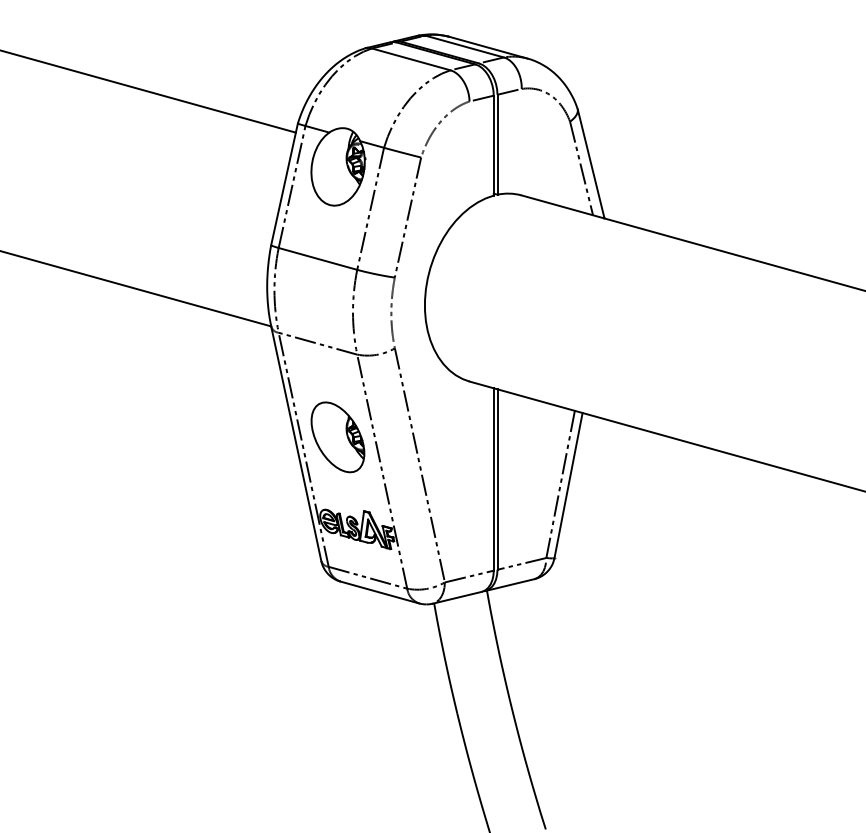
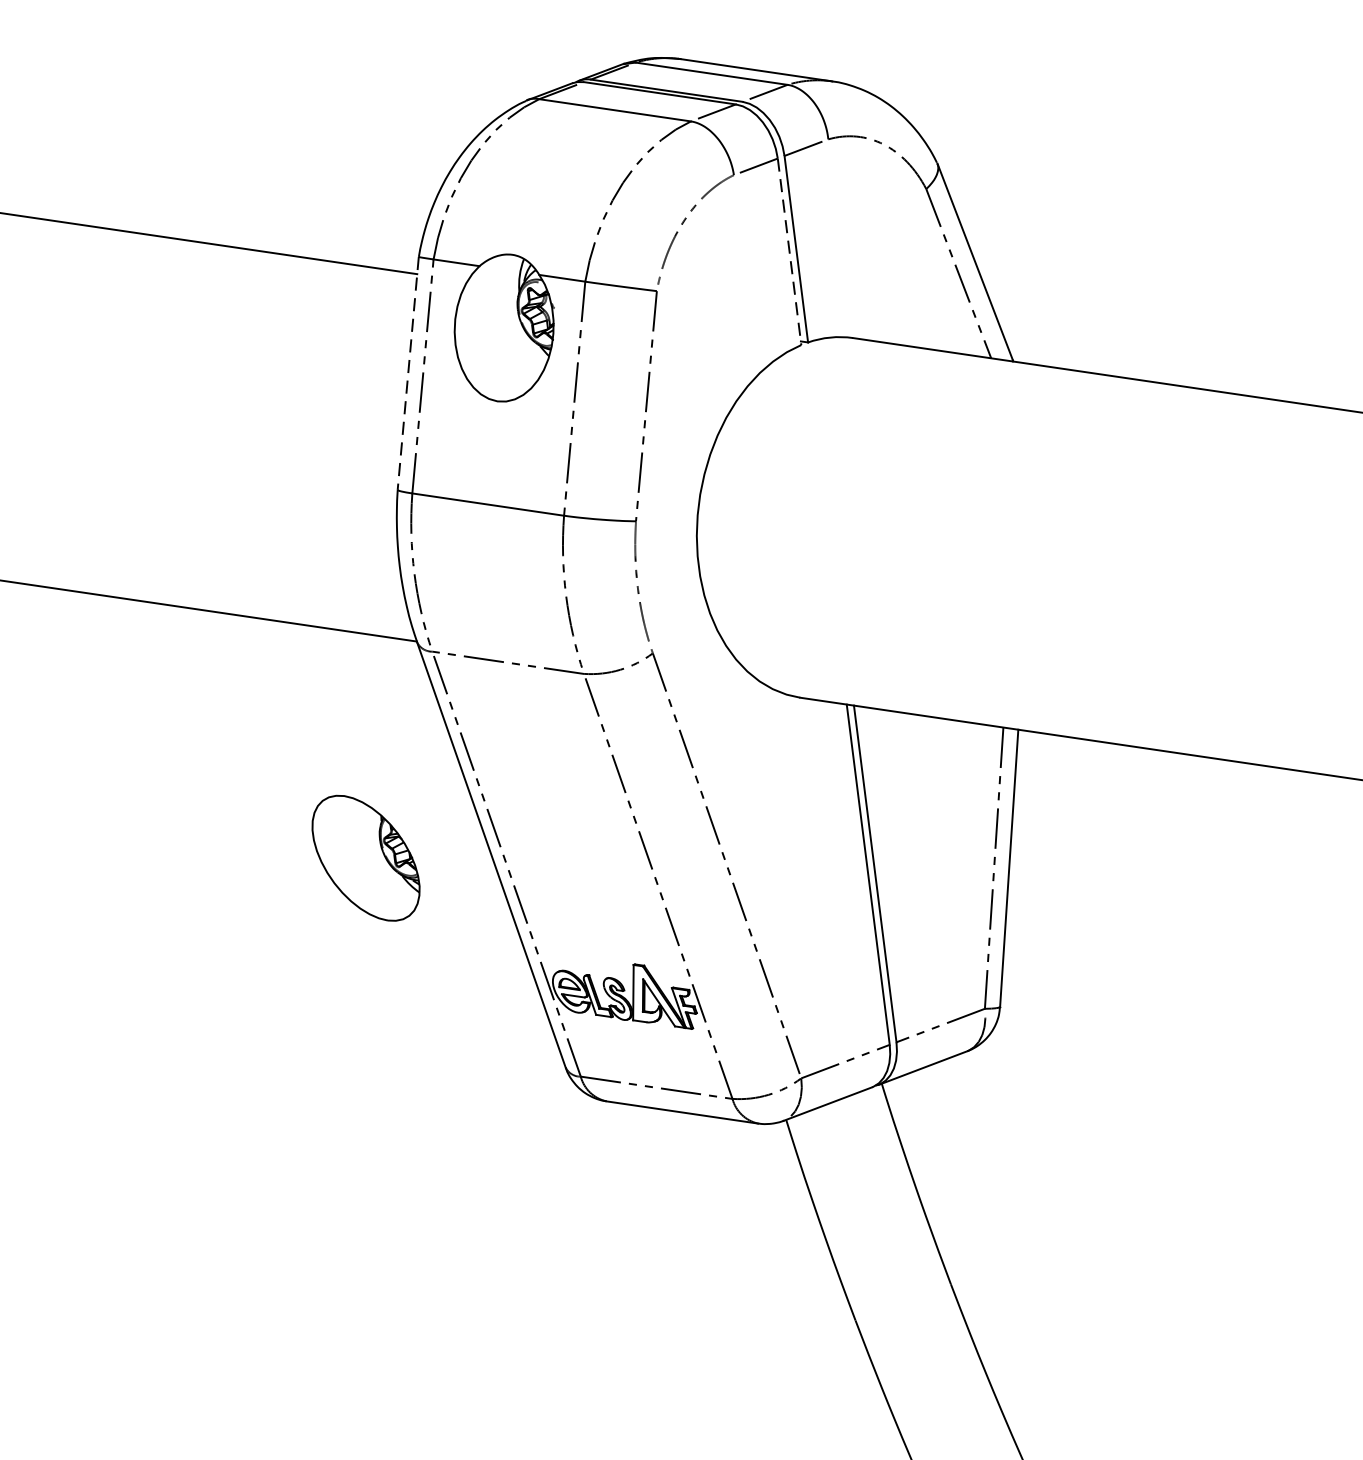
line: (493, 145) -> (789, 251), solid -> dashed
line: (284, 184) -> (408, 373), solid -> dashed
part: (337, 437) -> (365, 858), moved

